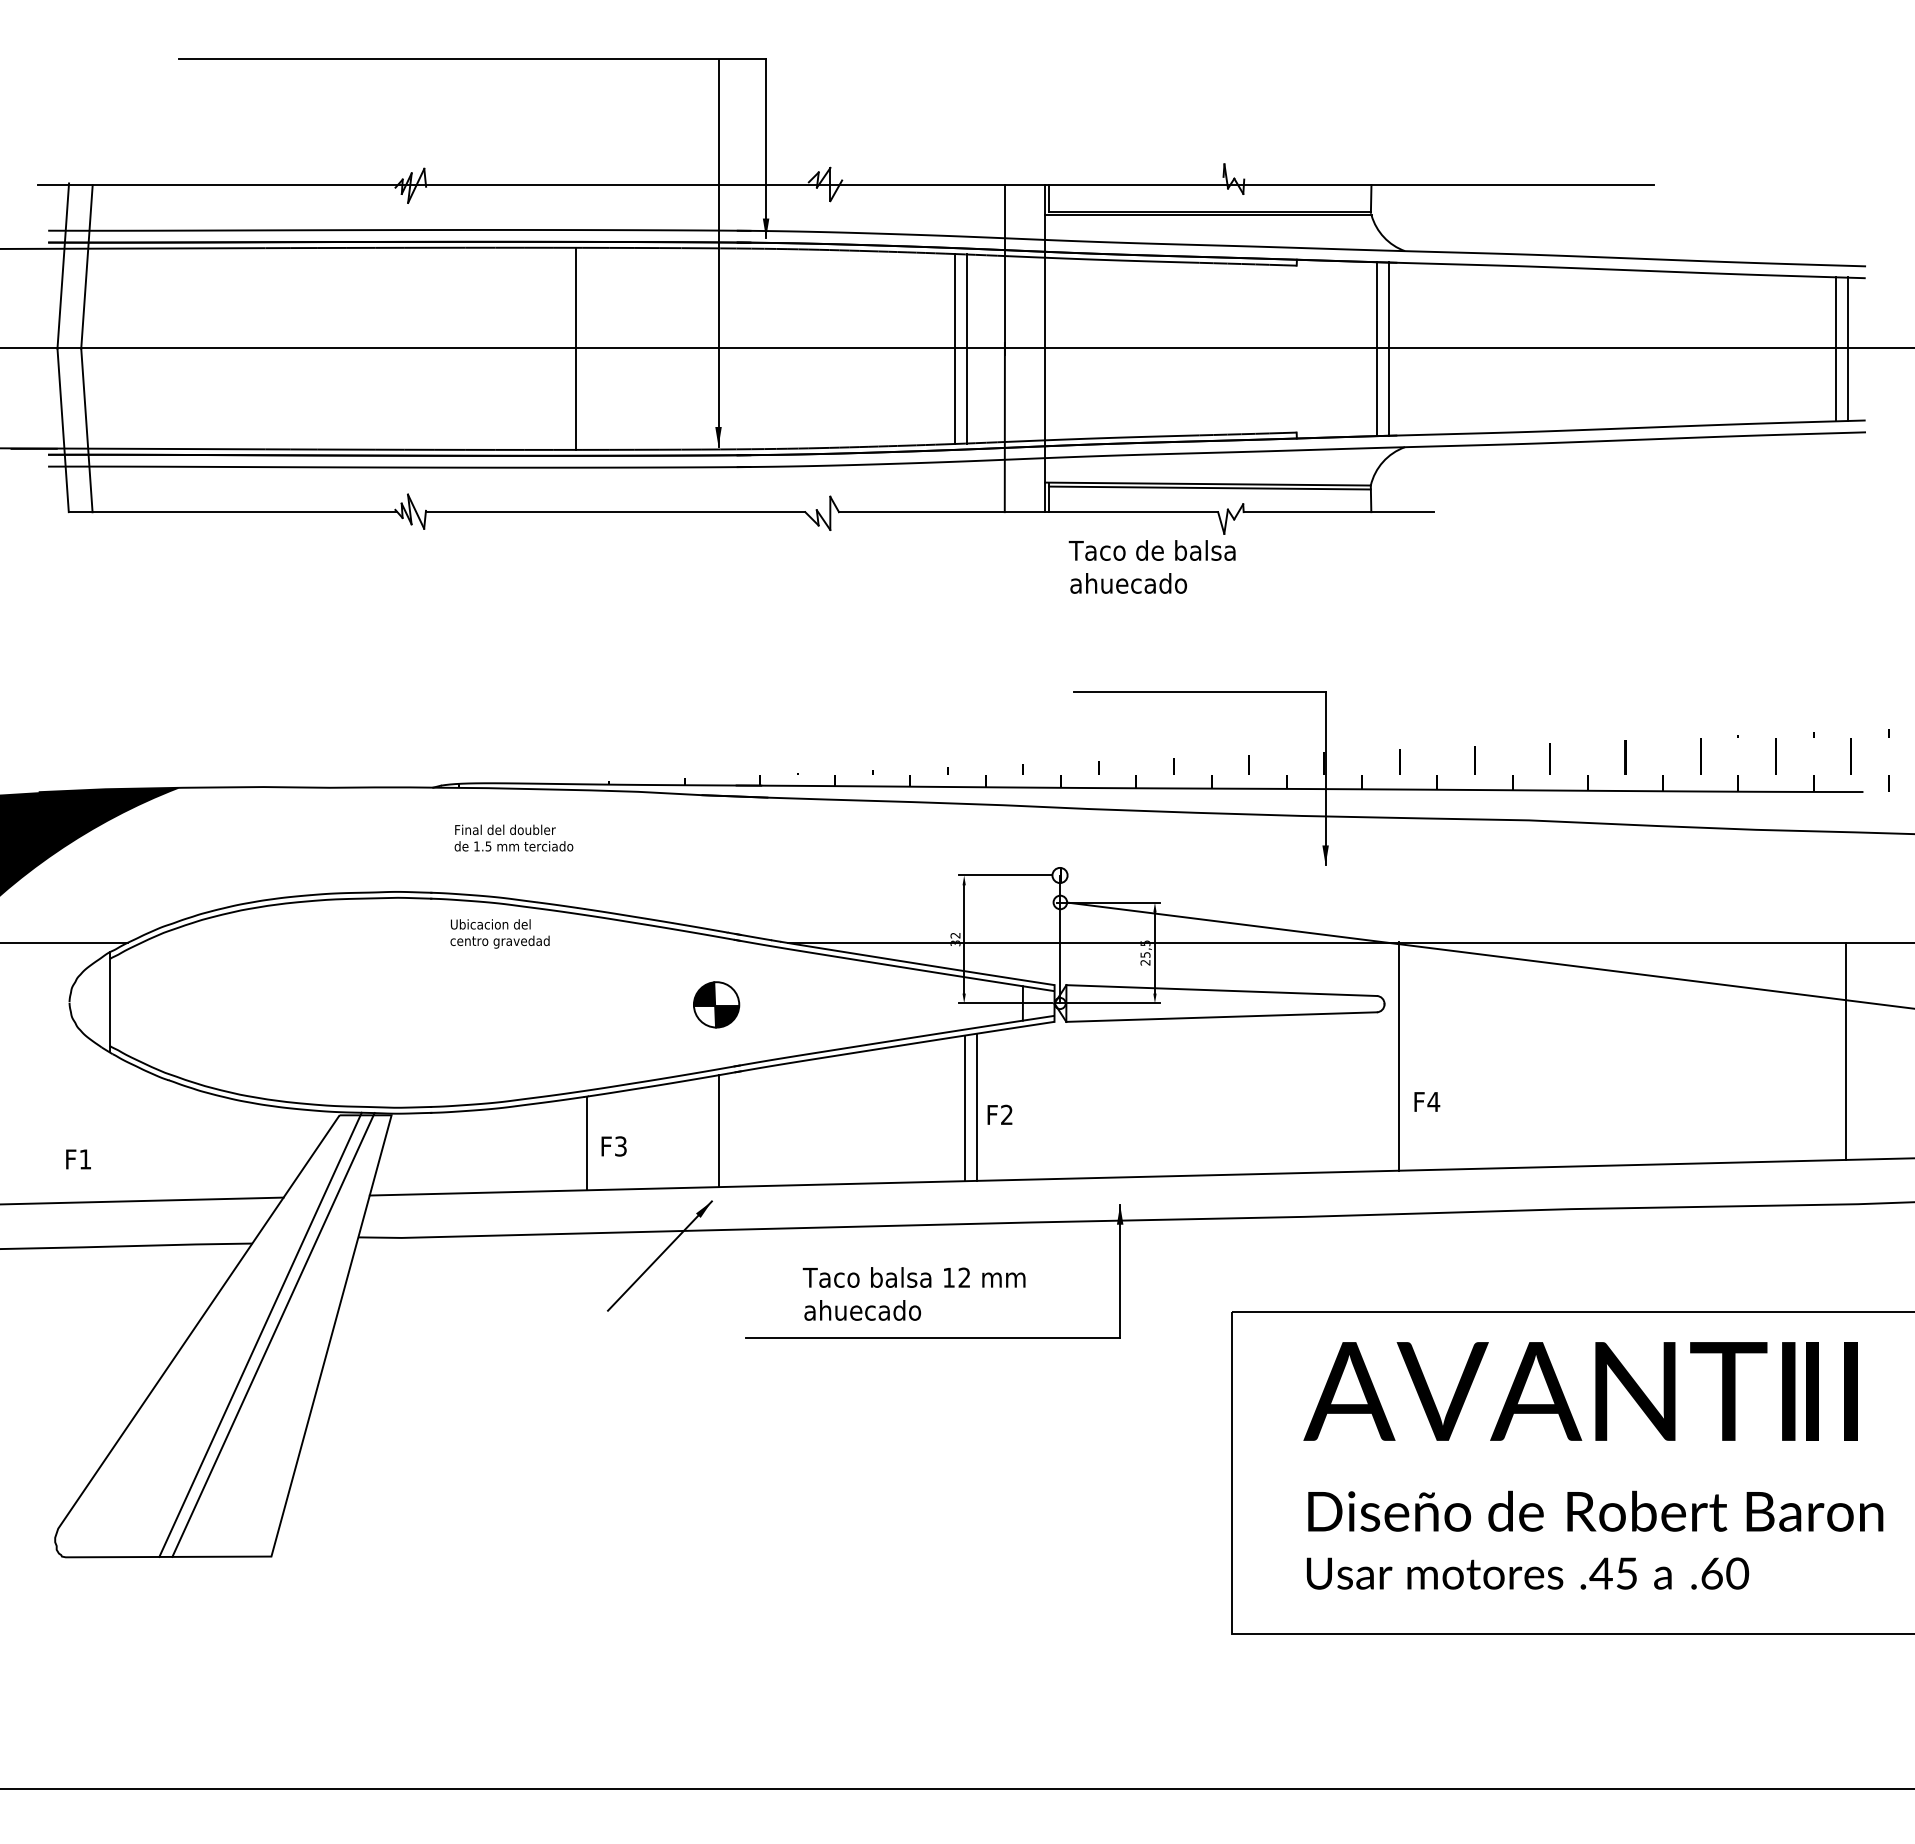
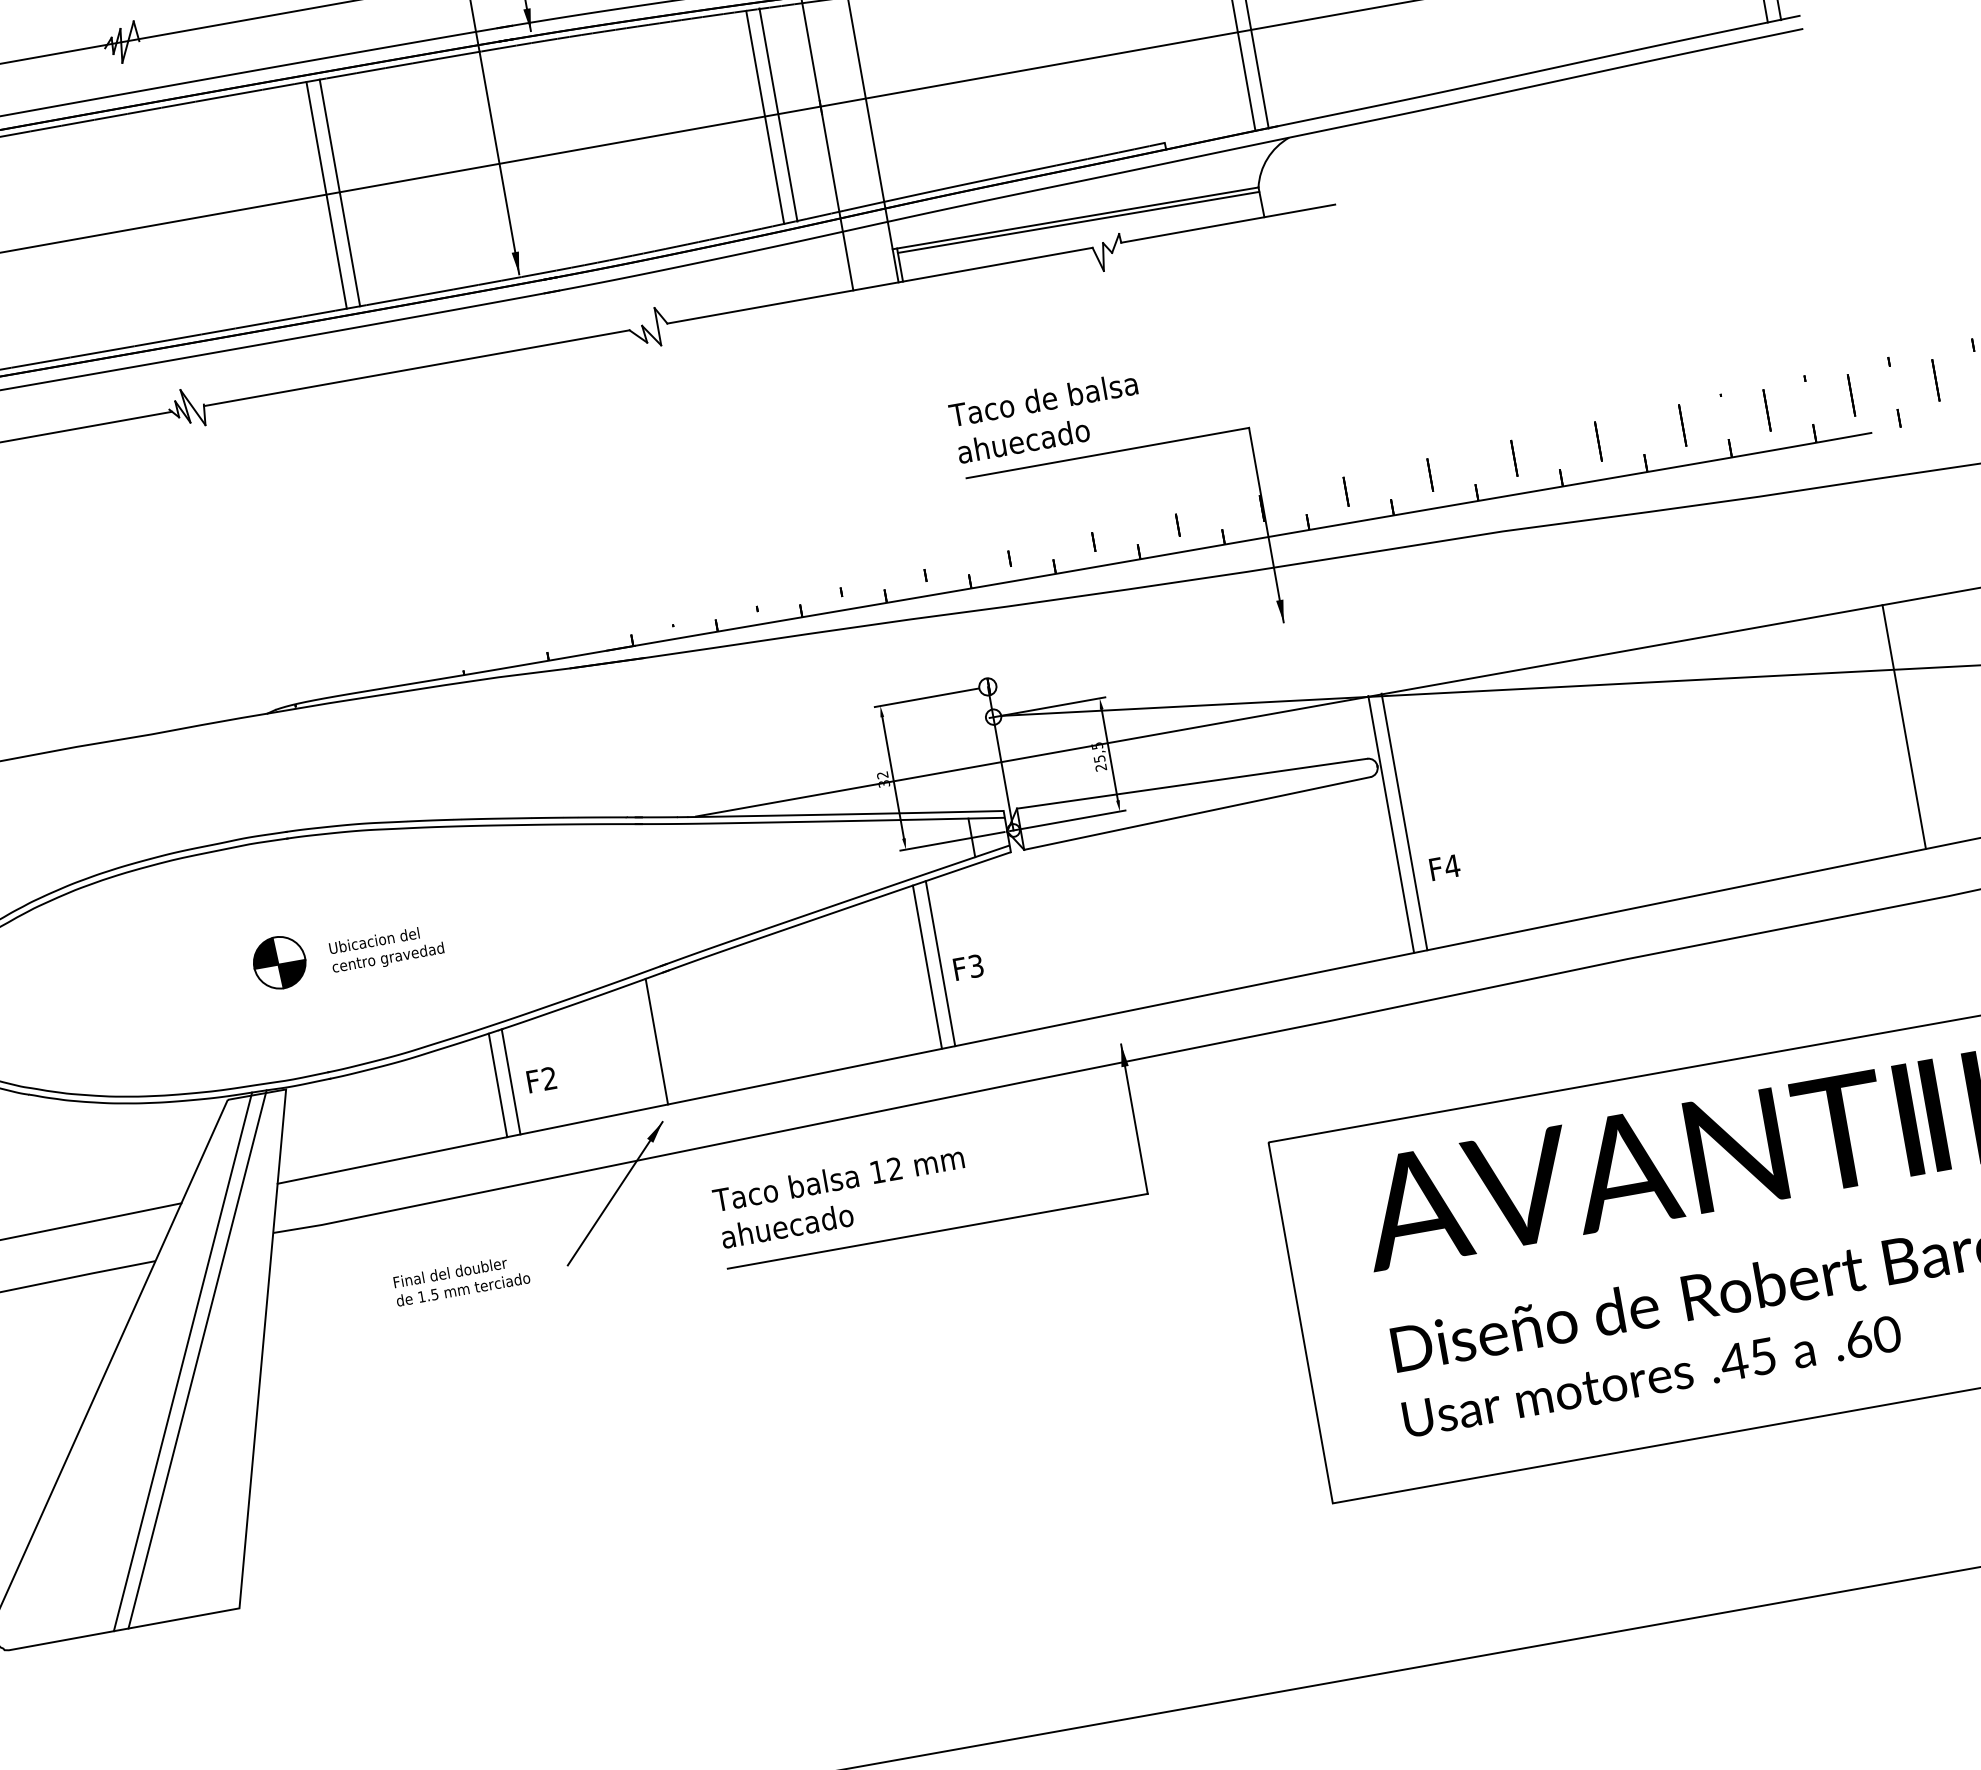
line: (564, 348) -> (326, 194), added
text: (1151, 566) -> (1045, 417), moved
text: (513, 837) -> (461, 1279), moved
text: (499, 933) -> (385, 949), moved
part: (716, 1004) -> (279, 962), moved
line: (1387, 1055) -> (1391, 823), added
text: (1006, 1115) -> (975, 966), F2 -> F3
line: (575, 1144) -> (498, 1085), added
text: (620, 1146) -> (549, 1078), F3 -> F2
text: (913, 1293) -> (840, 1196), moved

